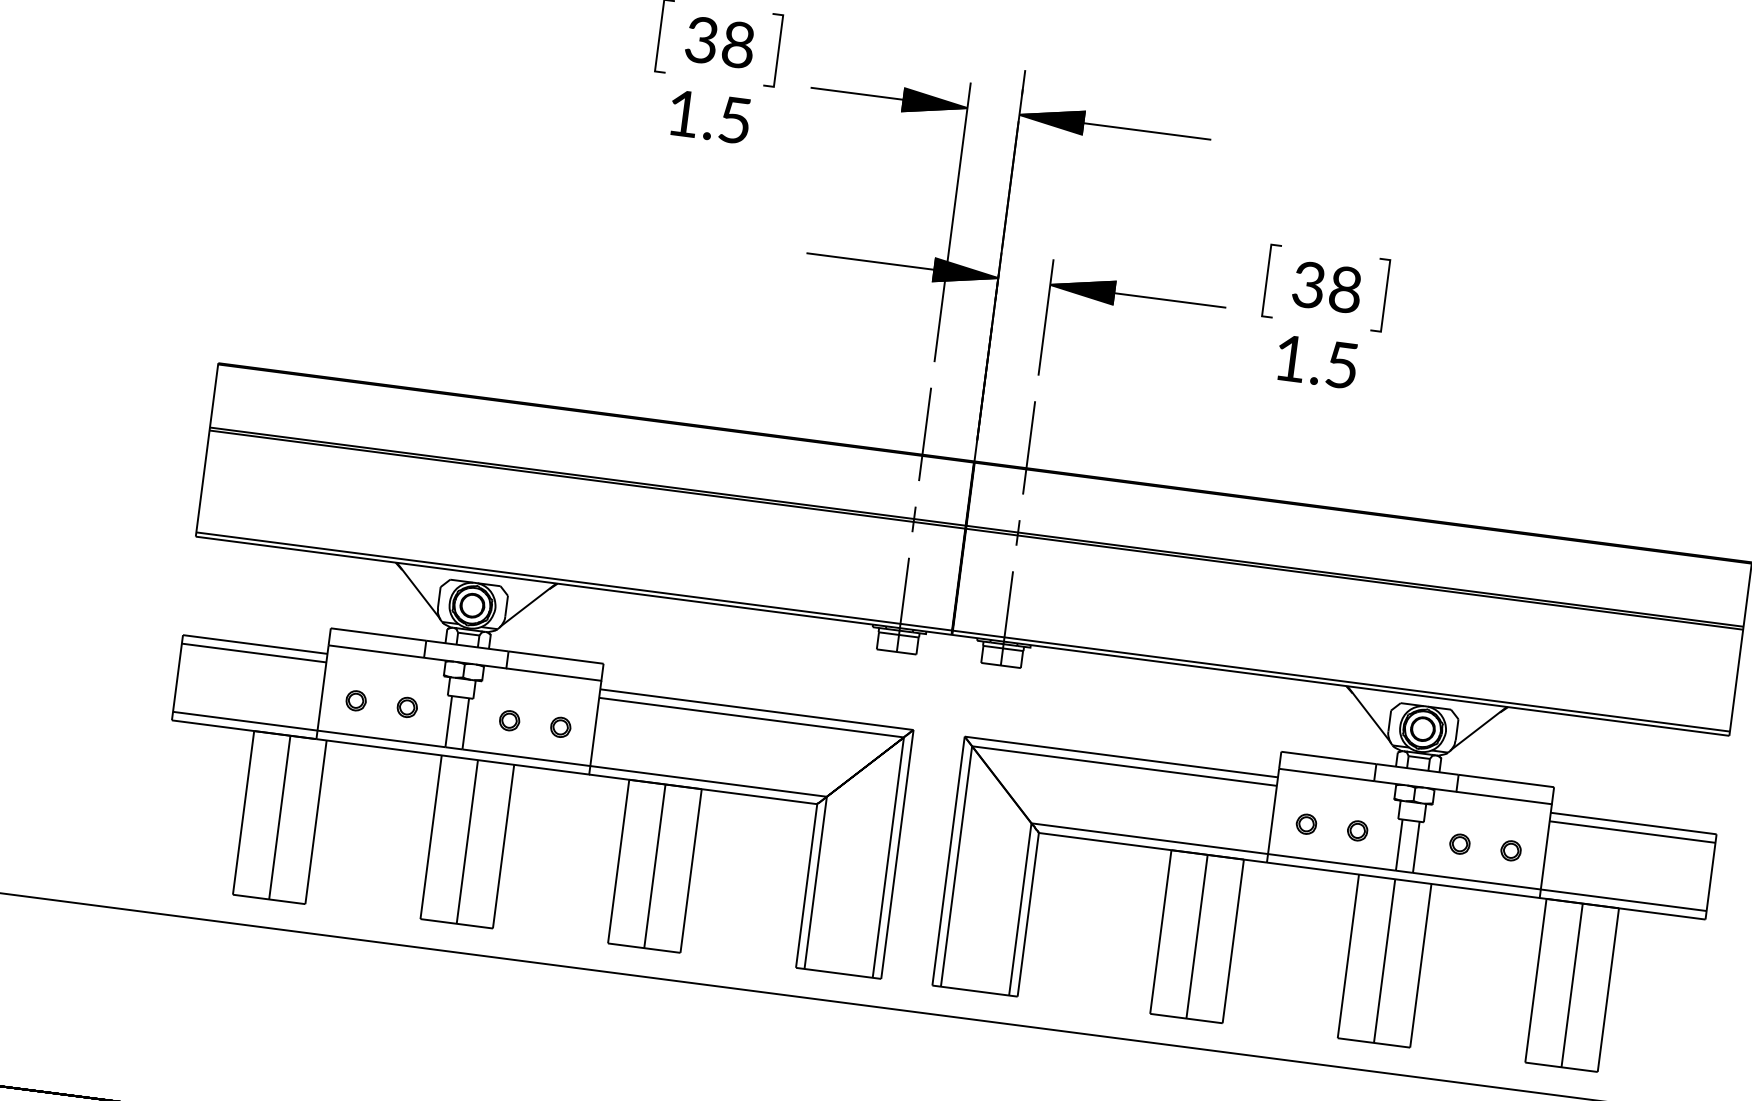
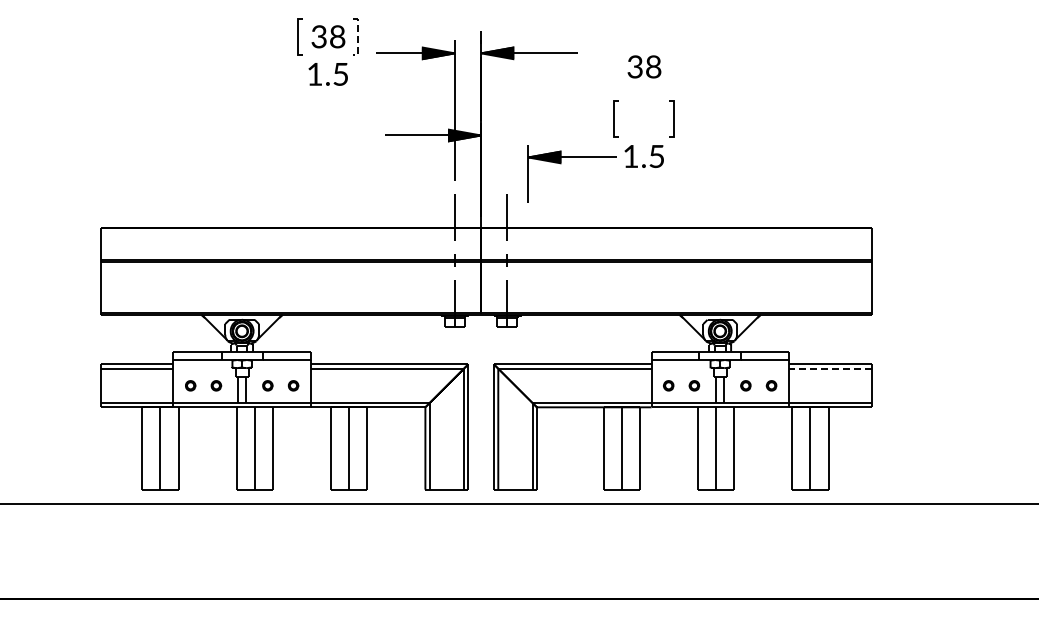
line: (777, 51) -> (357, 37), solid -> dashed
text: (1327, 286) -> (644, 66), moved
part: (1114, 307) -> (561, 164), moved
line: (1632, 831) -> (830, 368), solid -> dashed

